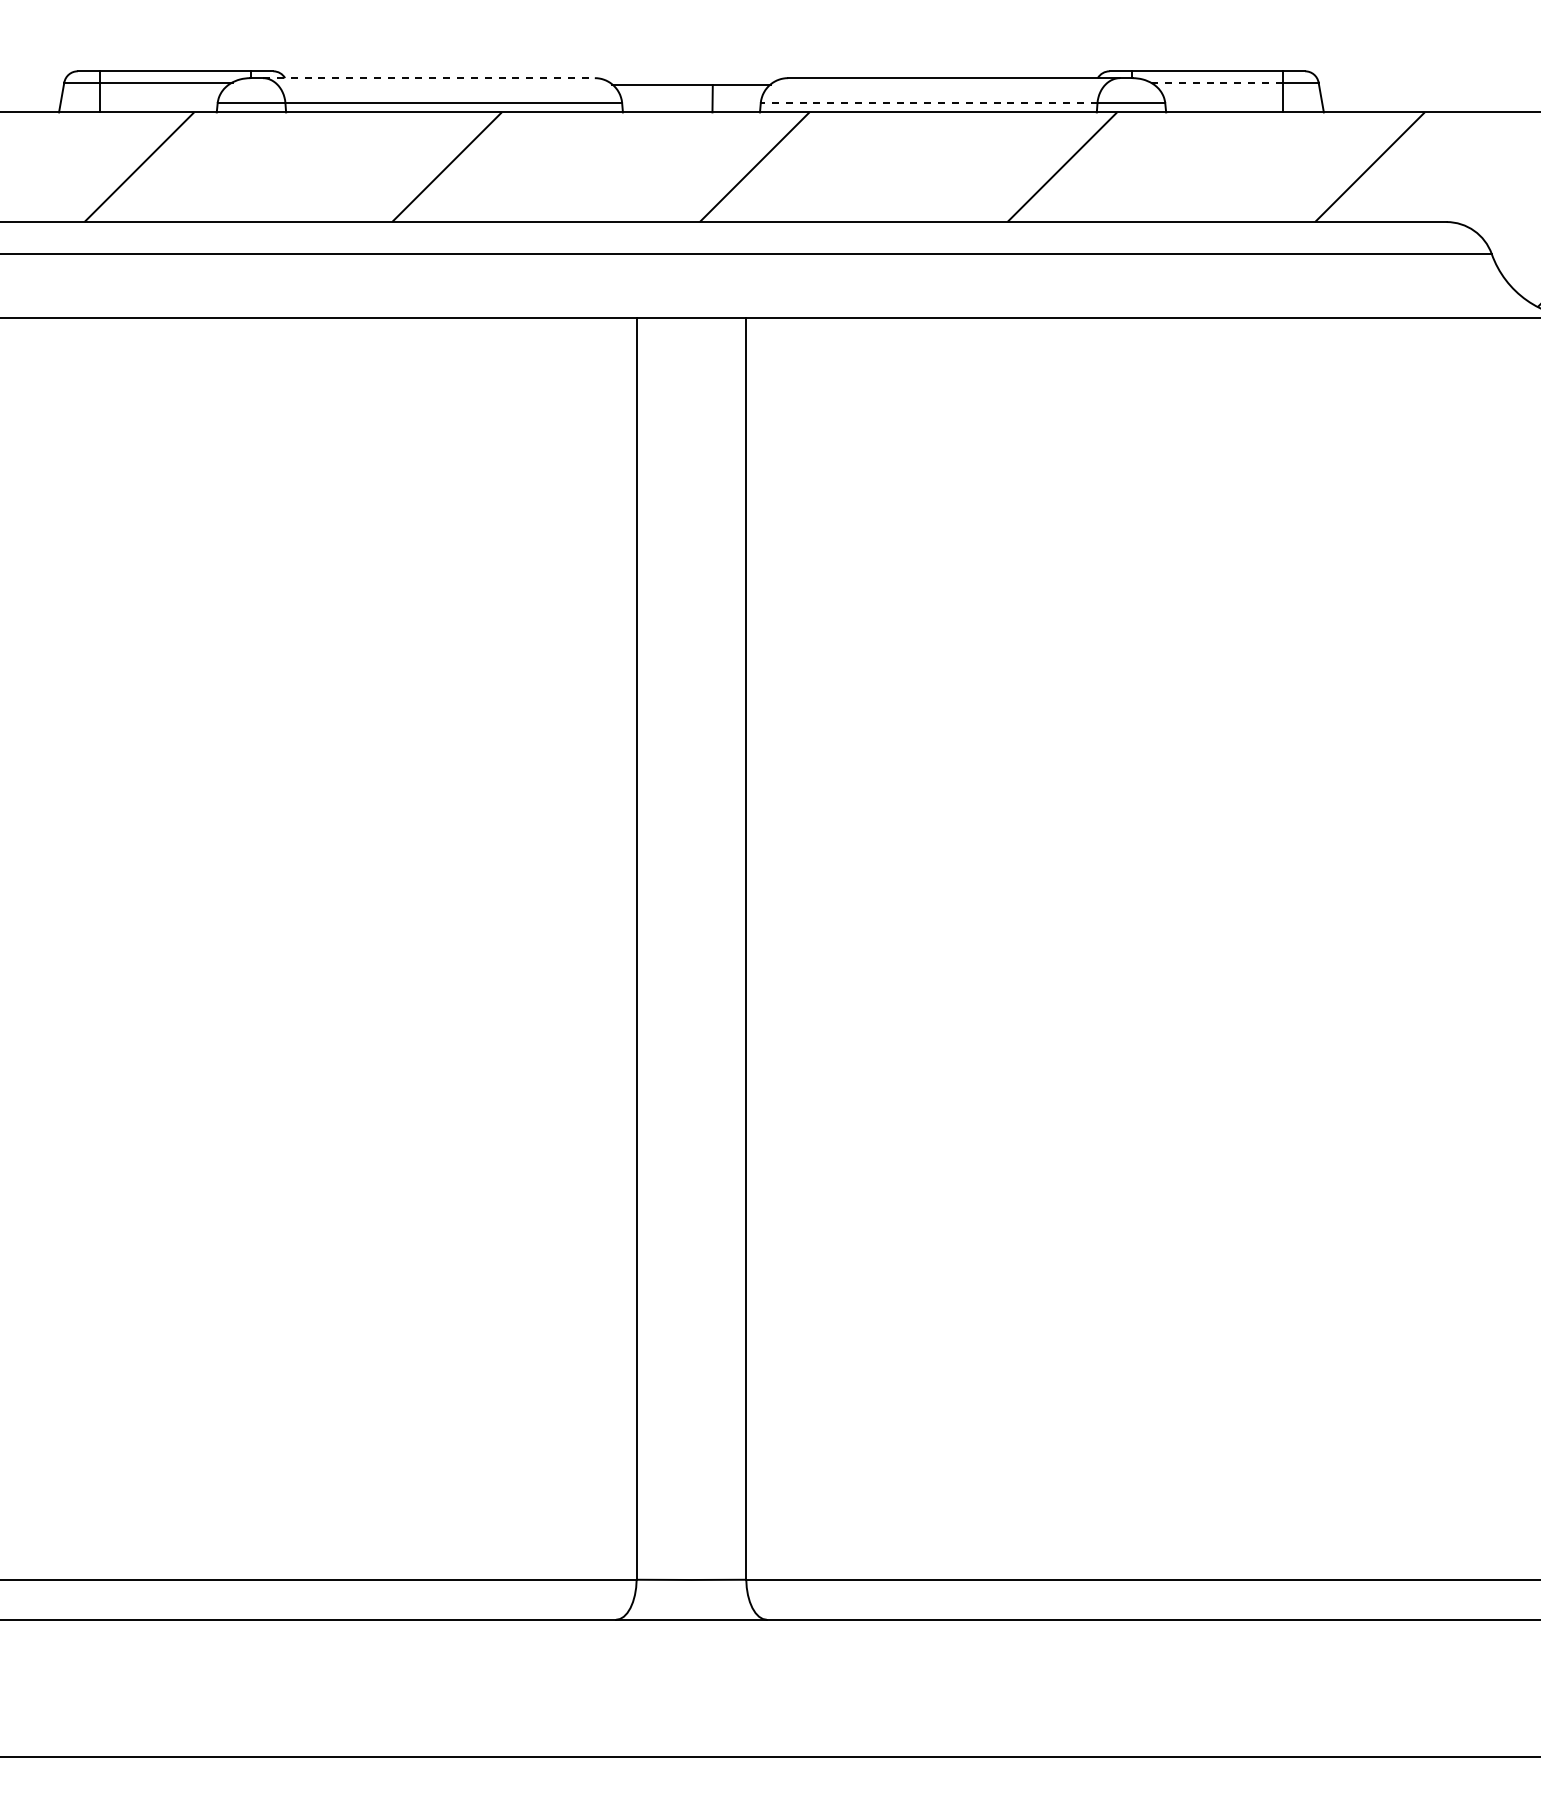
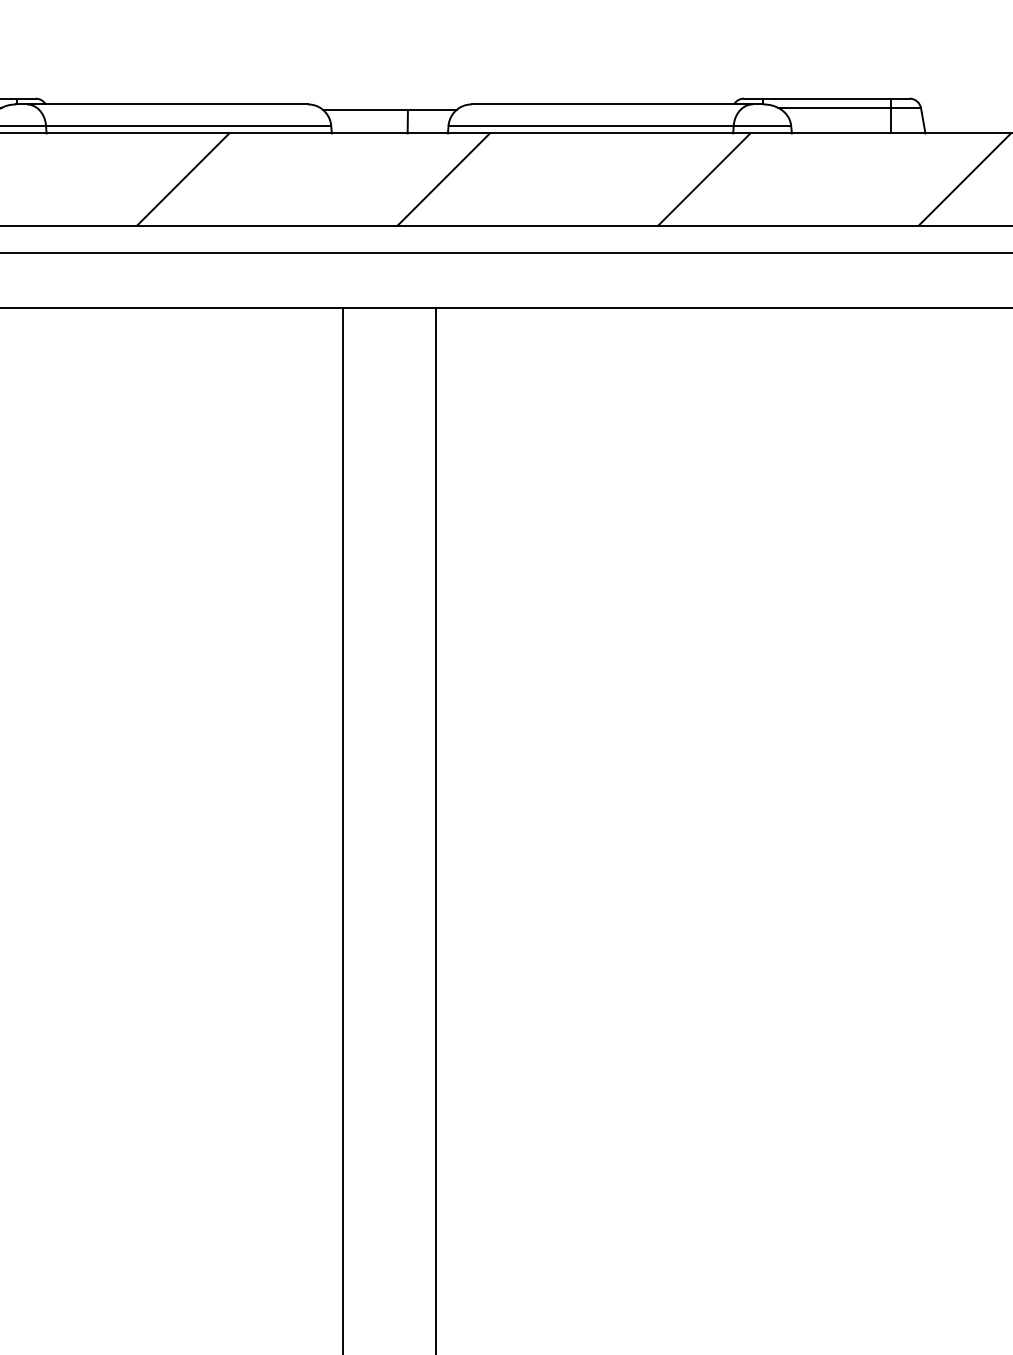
line: (428, 78) -> (167, 104), dashed -> solid
line: (1215, 82) -> (833, 108), dashed -> solid
line: (928, 103) -> (590, 125), dashed -> solid

